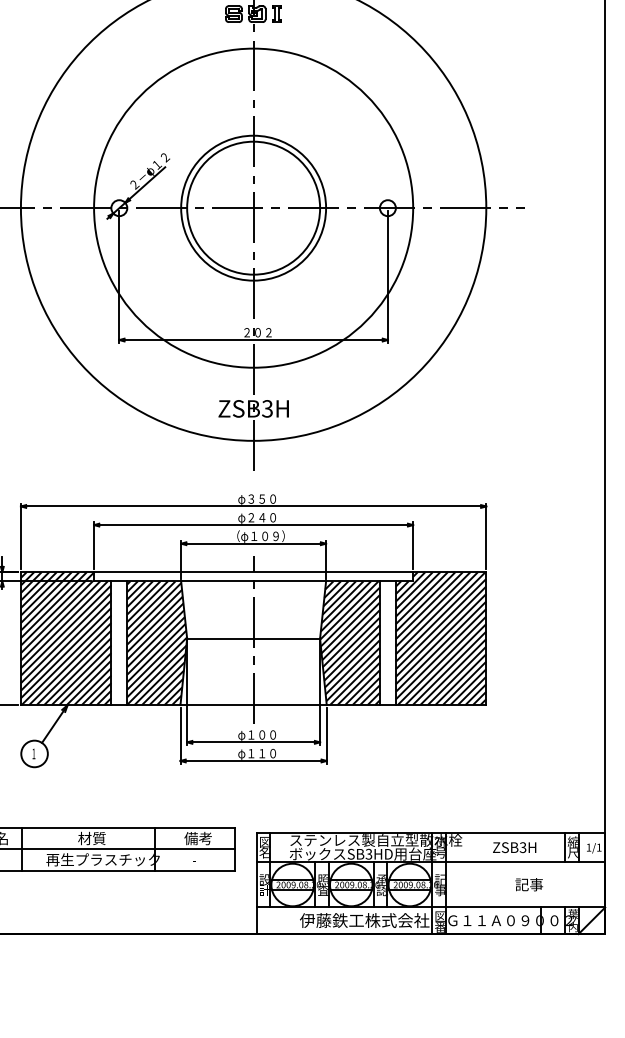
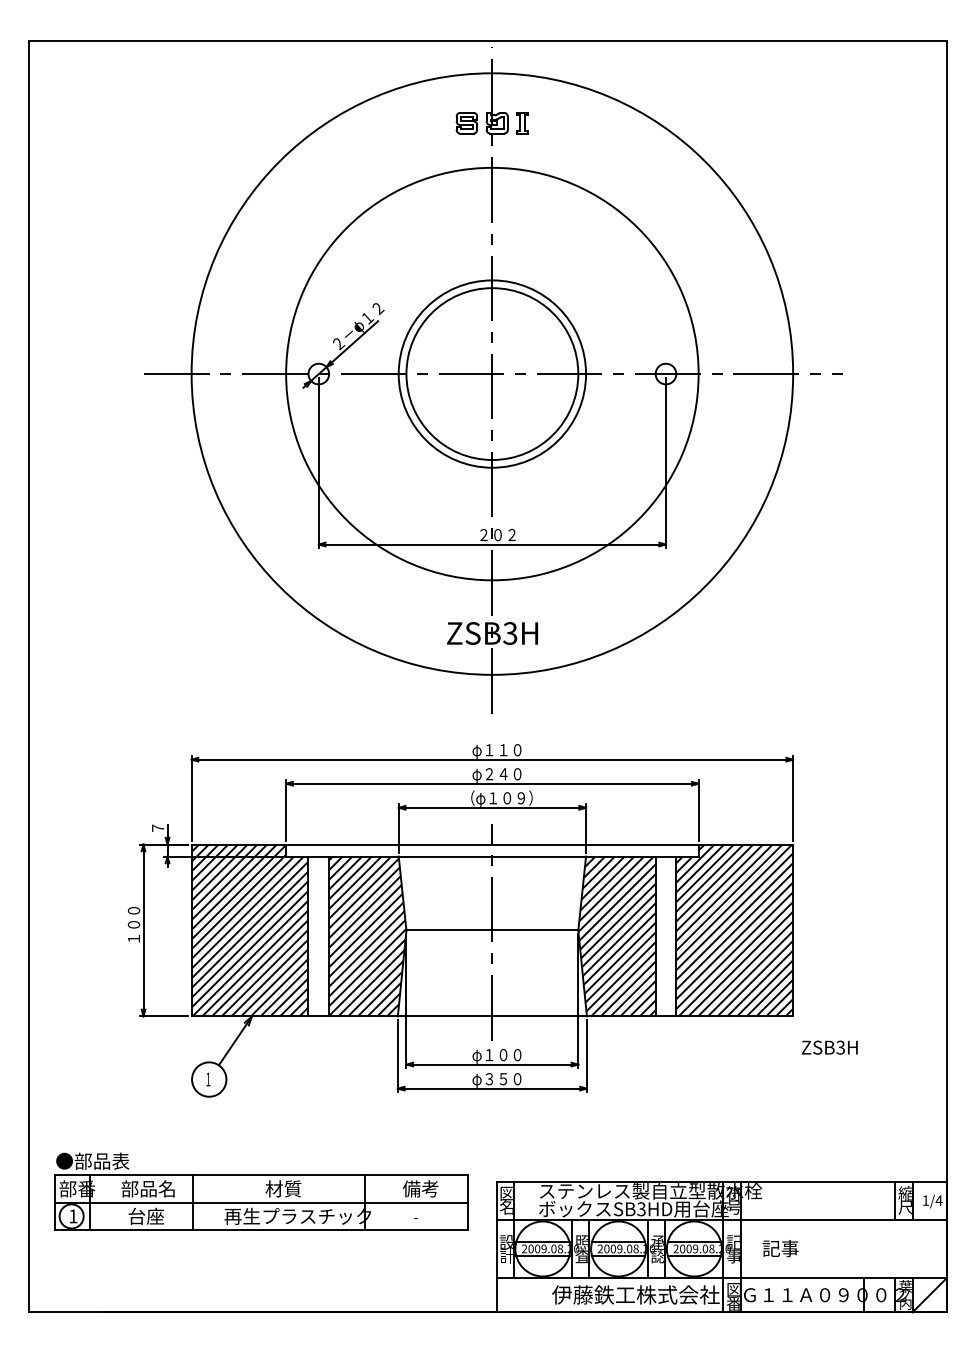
text: (256, 499) -> (496, 750), φ３５０ -> φ１１０
text: (256, 753) -> (496, 1079), φ１１０ -> φ３５０
text: (514, 847) -> (829, 1047), moved
text: (598, 847) -> (938, 1200), 1/1 -> 1/4
text: (529, 884) -> (780, 1248), moved

